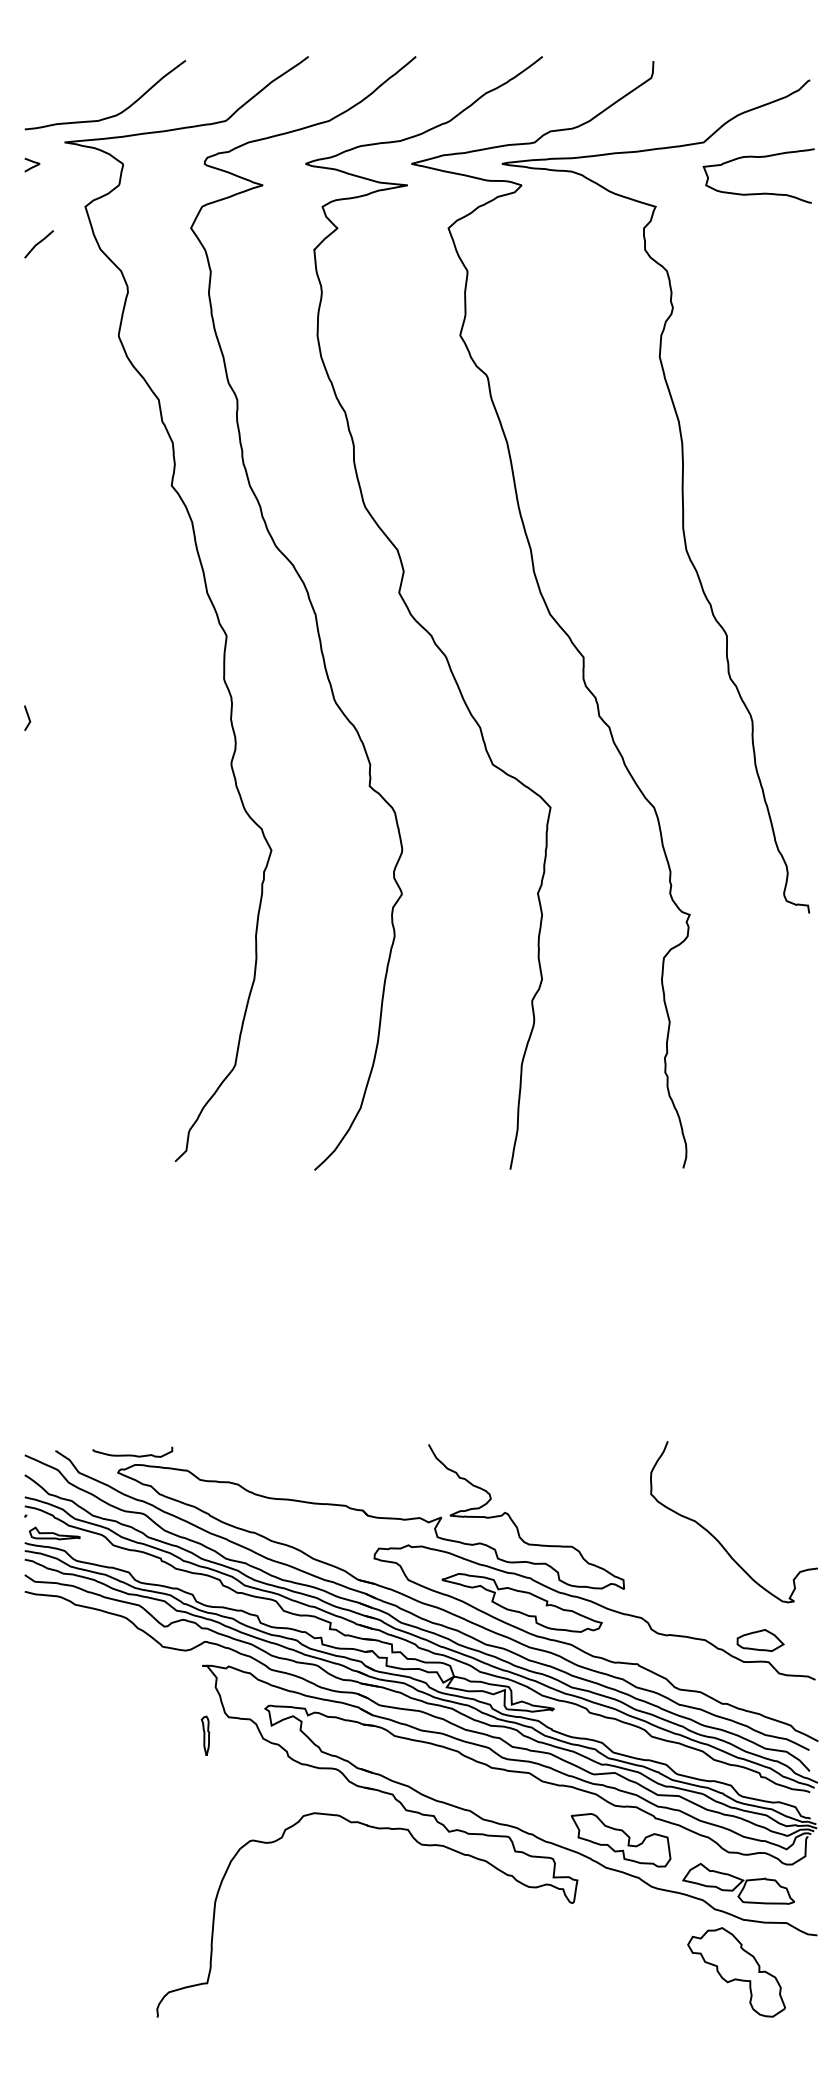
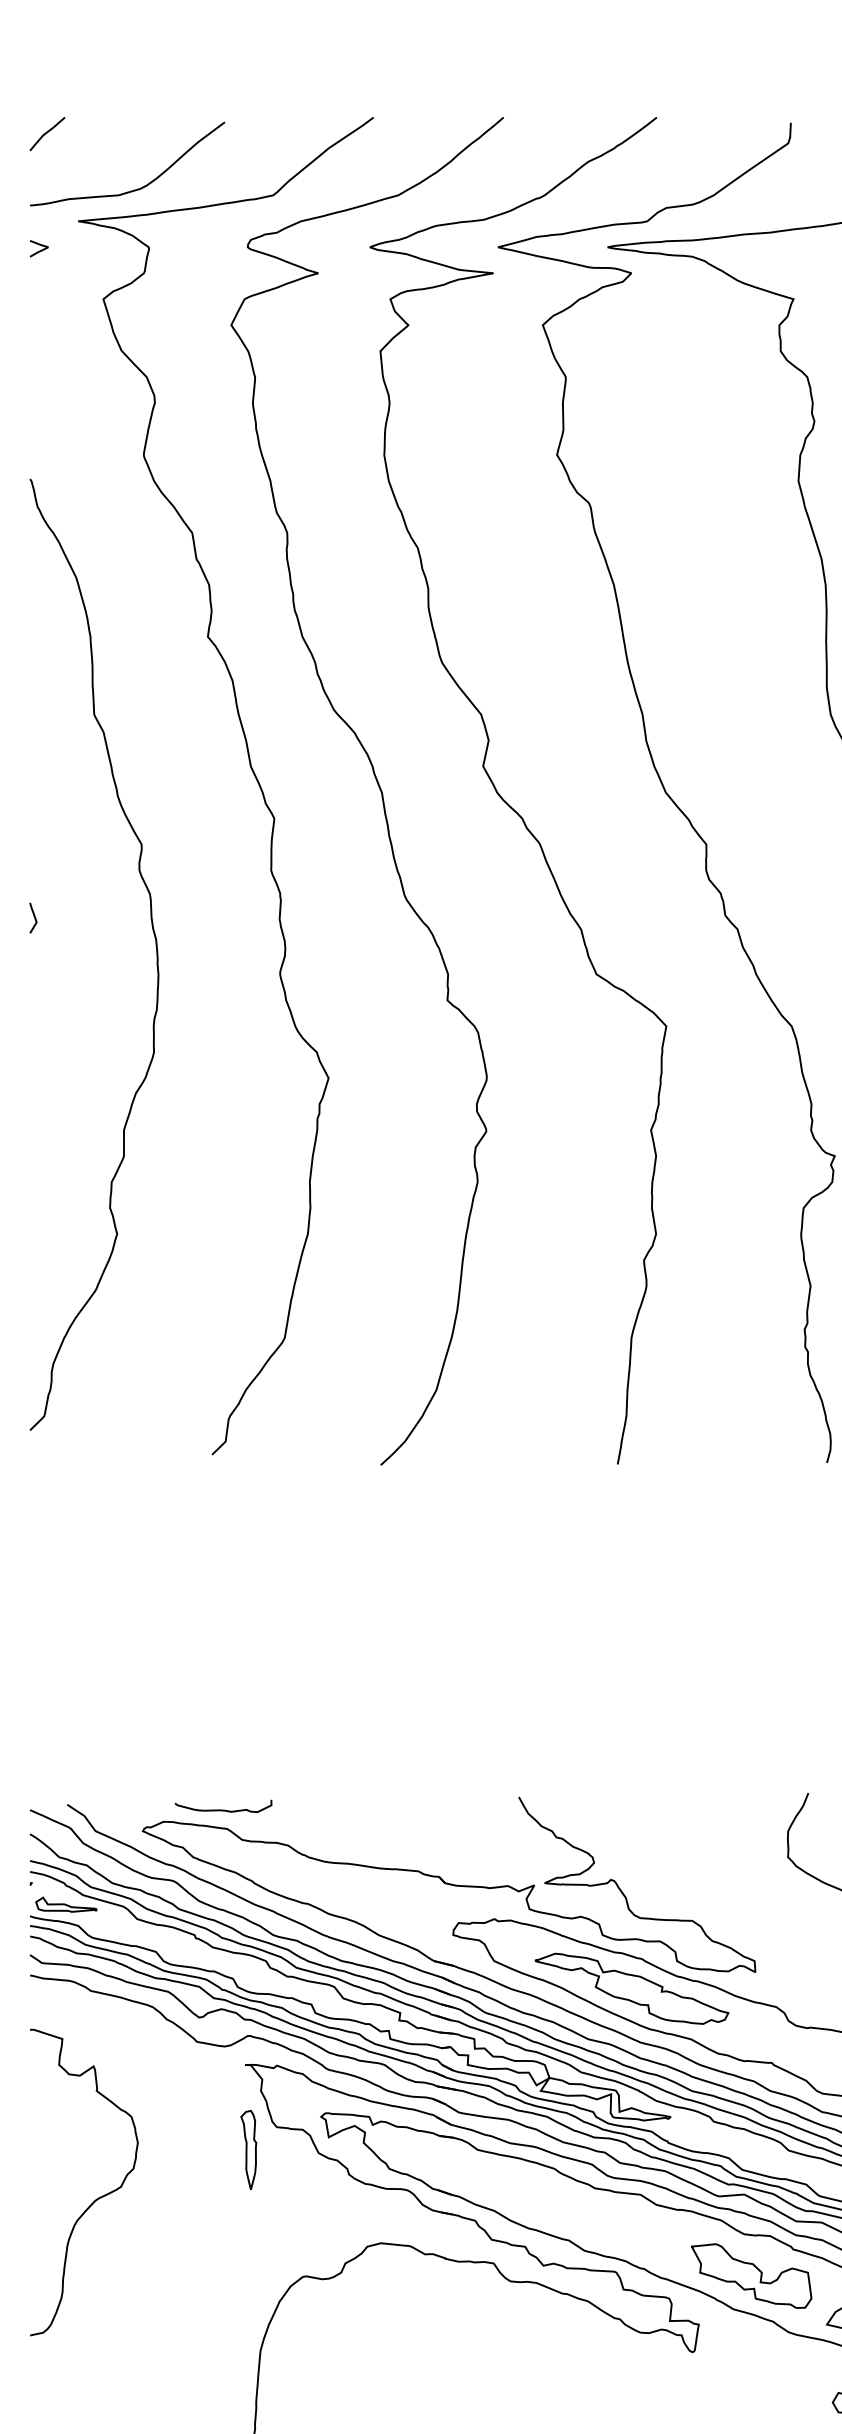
curve: (38, 244) -> (46, 134), moved
curve: (128, 744) -> (155, 949), added
curve: (132, 1454) -> (223, 1809), moved
part: (205, 1735) -> (248, 2149), size x1.67
curve: (77, 1777) -> (93, 2200), added

